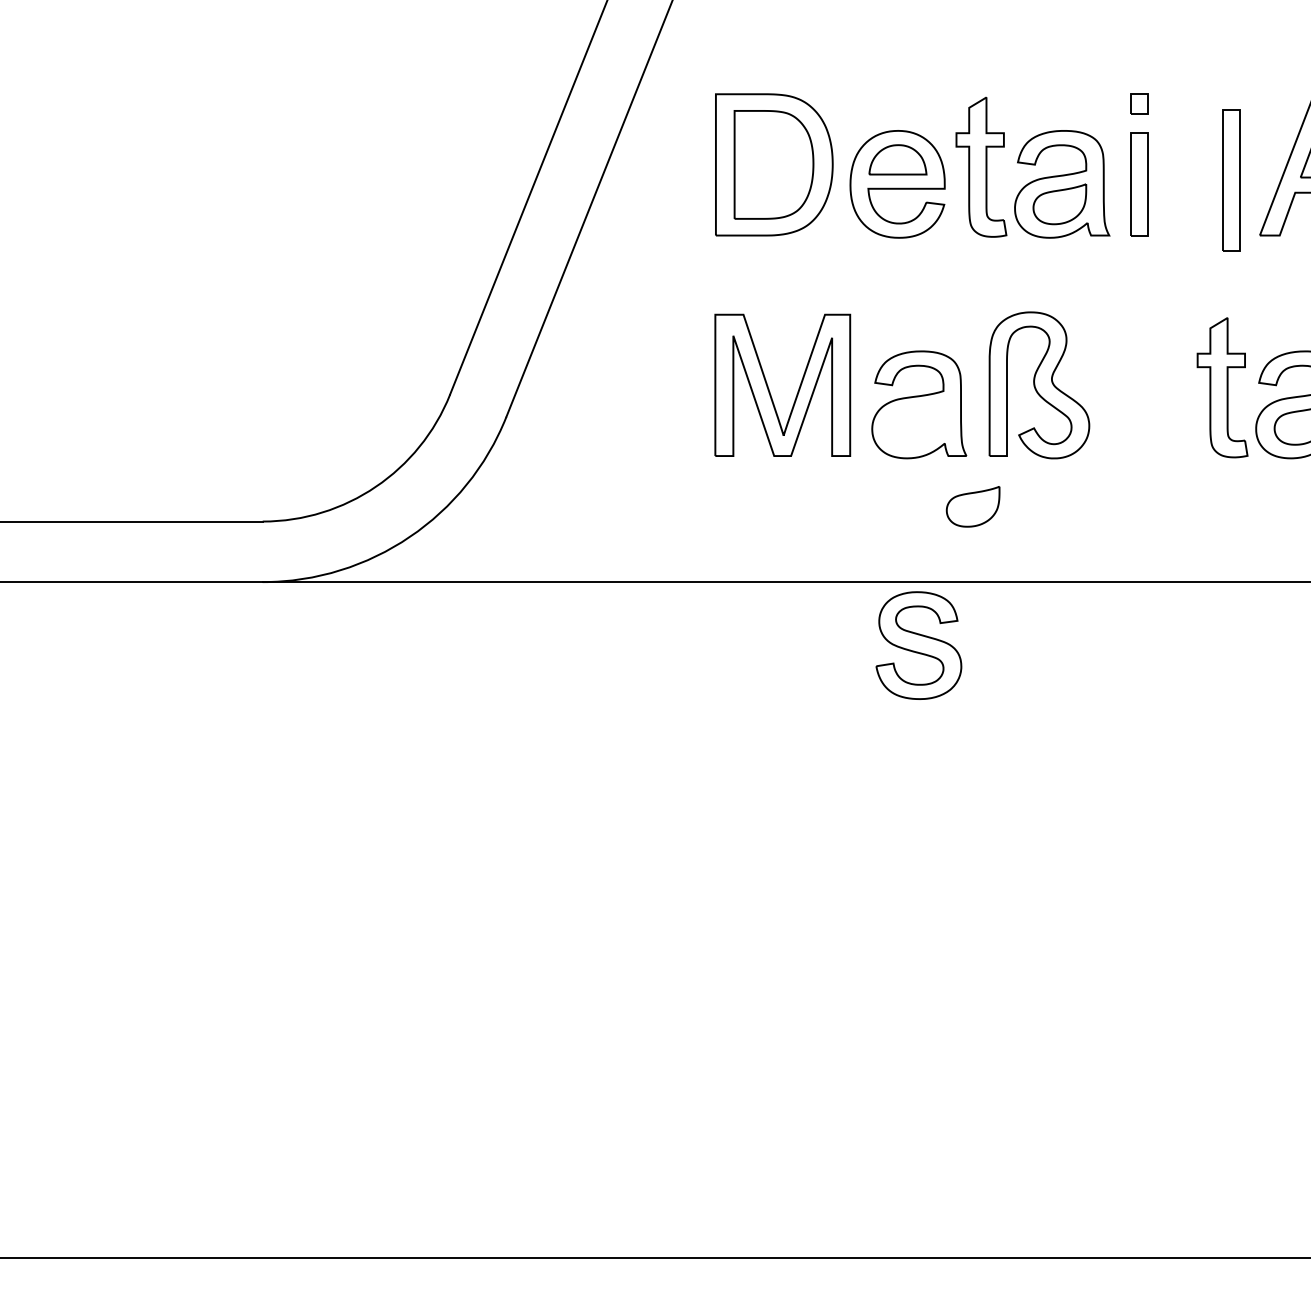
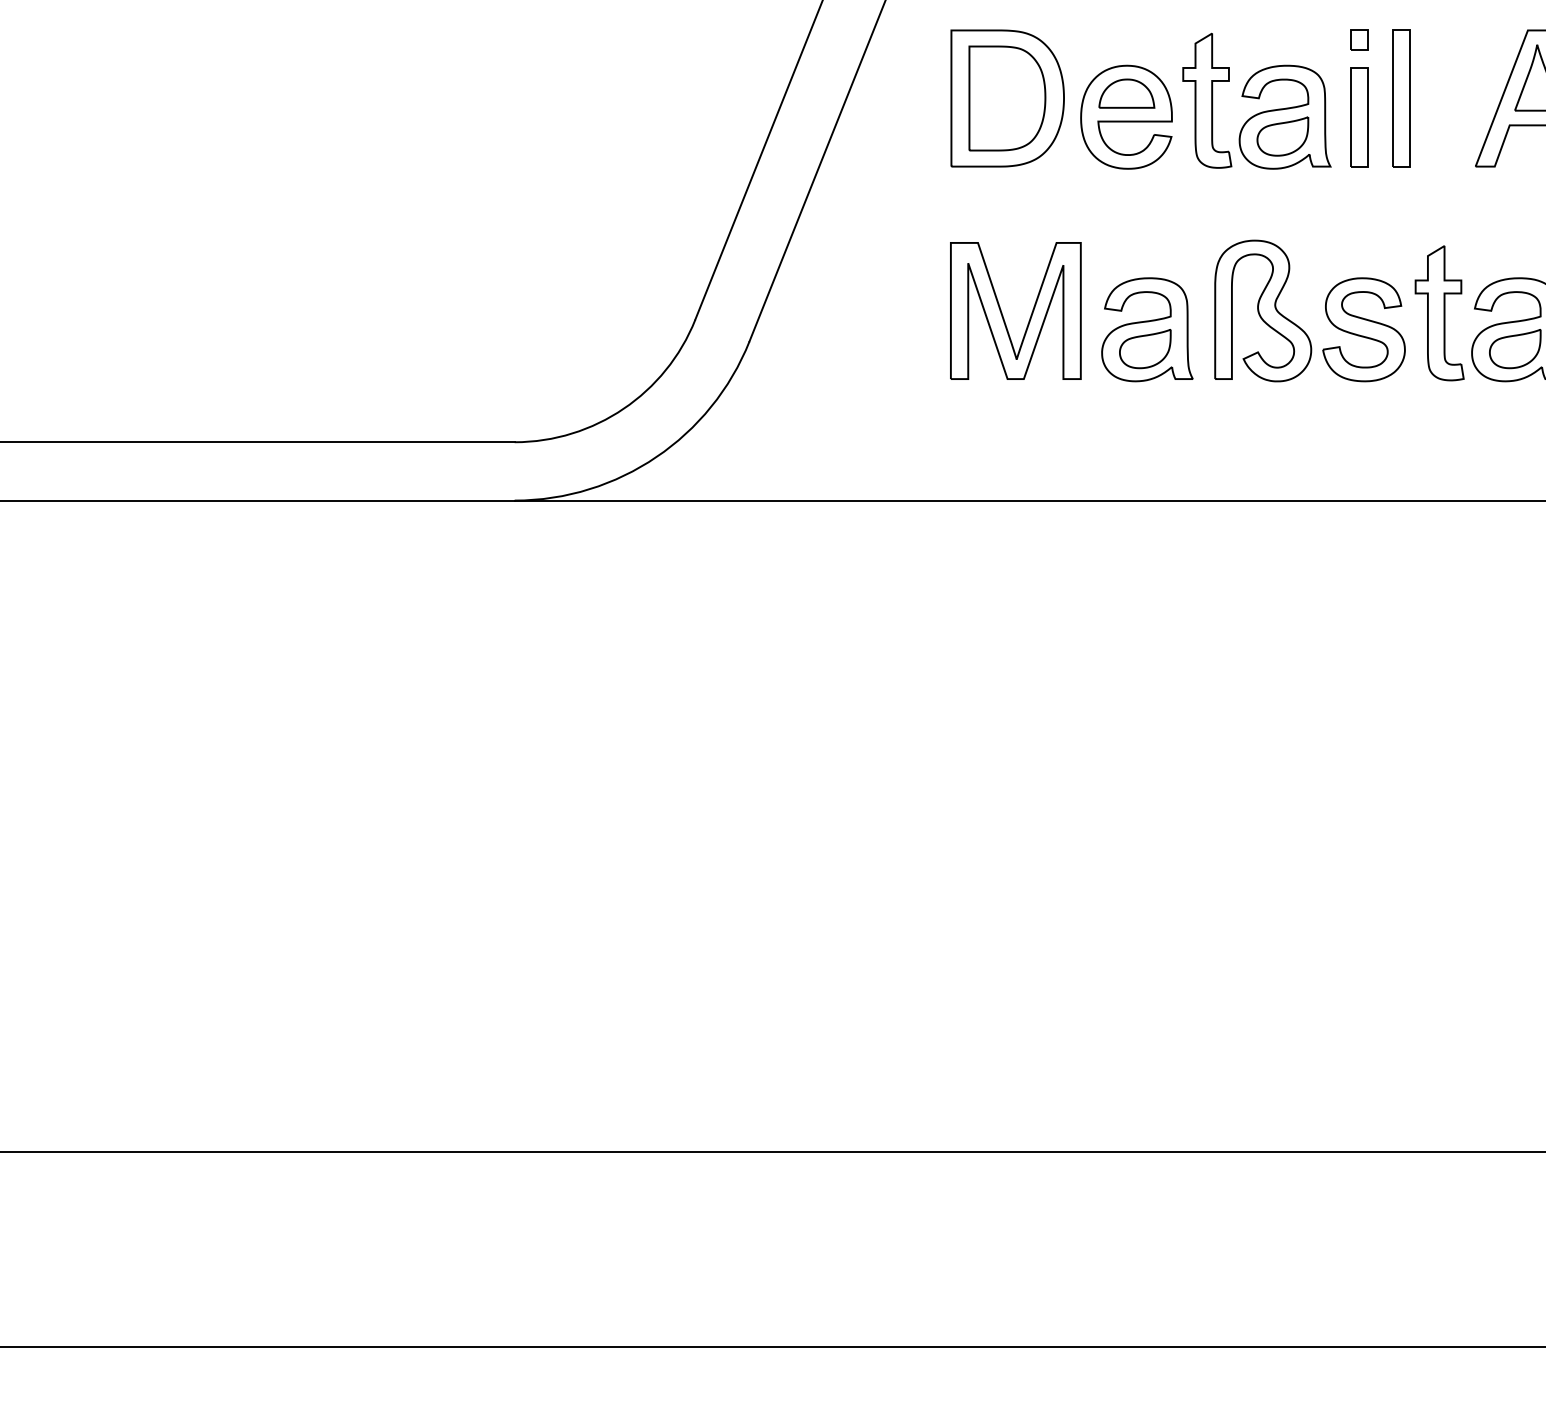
part: (1231, 180) -> (1401, 98), moved
part: (973, 507) -> (1145, 349), moved
part: (918, 645) -> (1363, 329), moved

